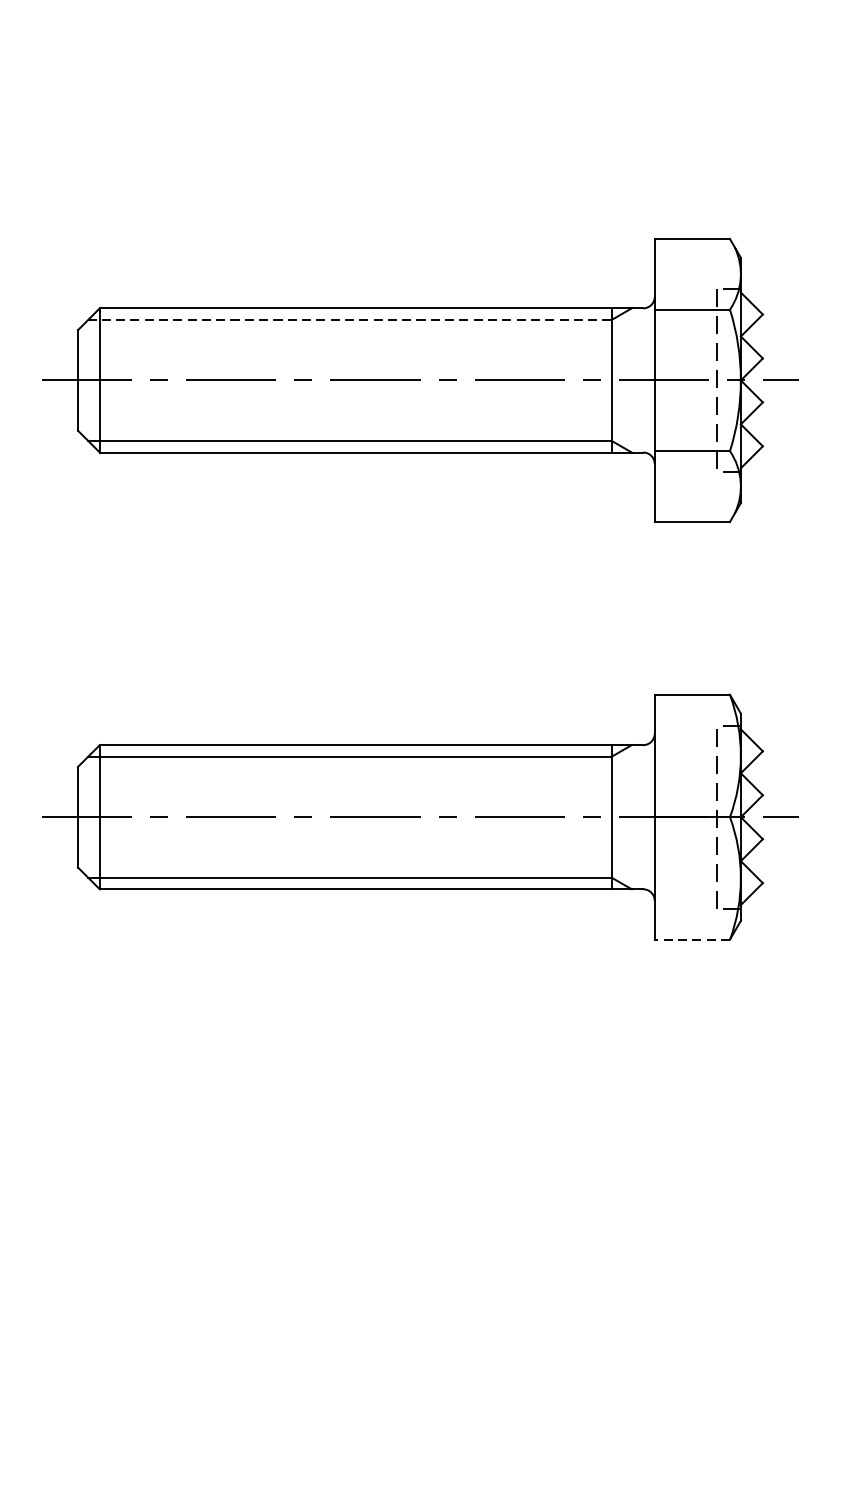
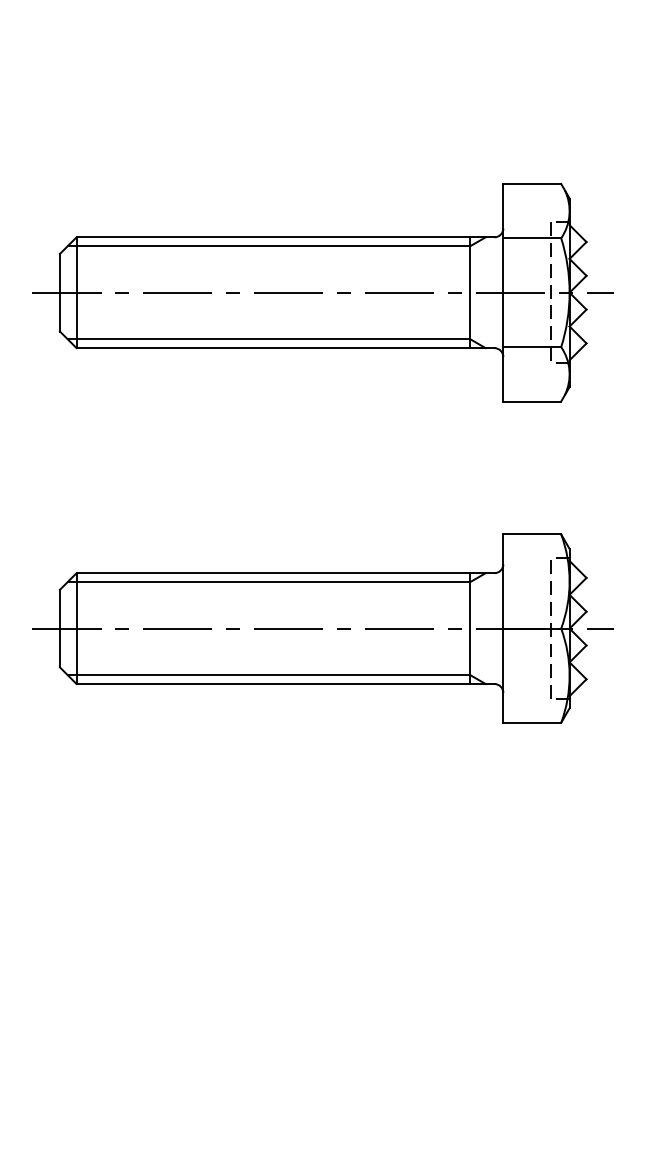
line: (349, 320) -> (268, 246), dashed -> solid
line: (692, 939) -> (532, 722), dashed -> solid

